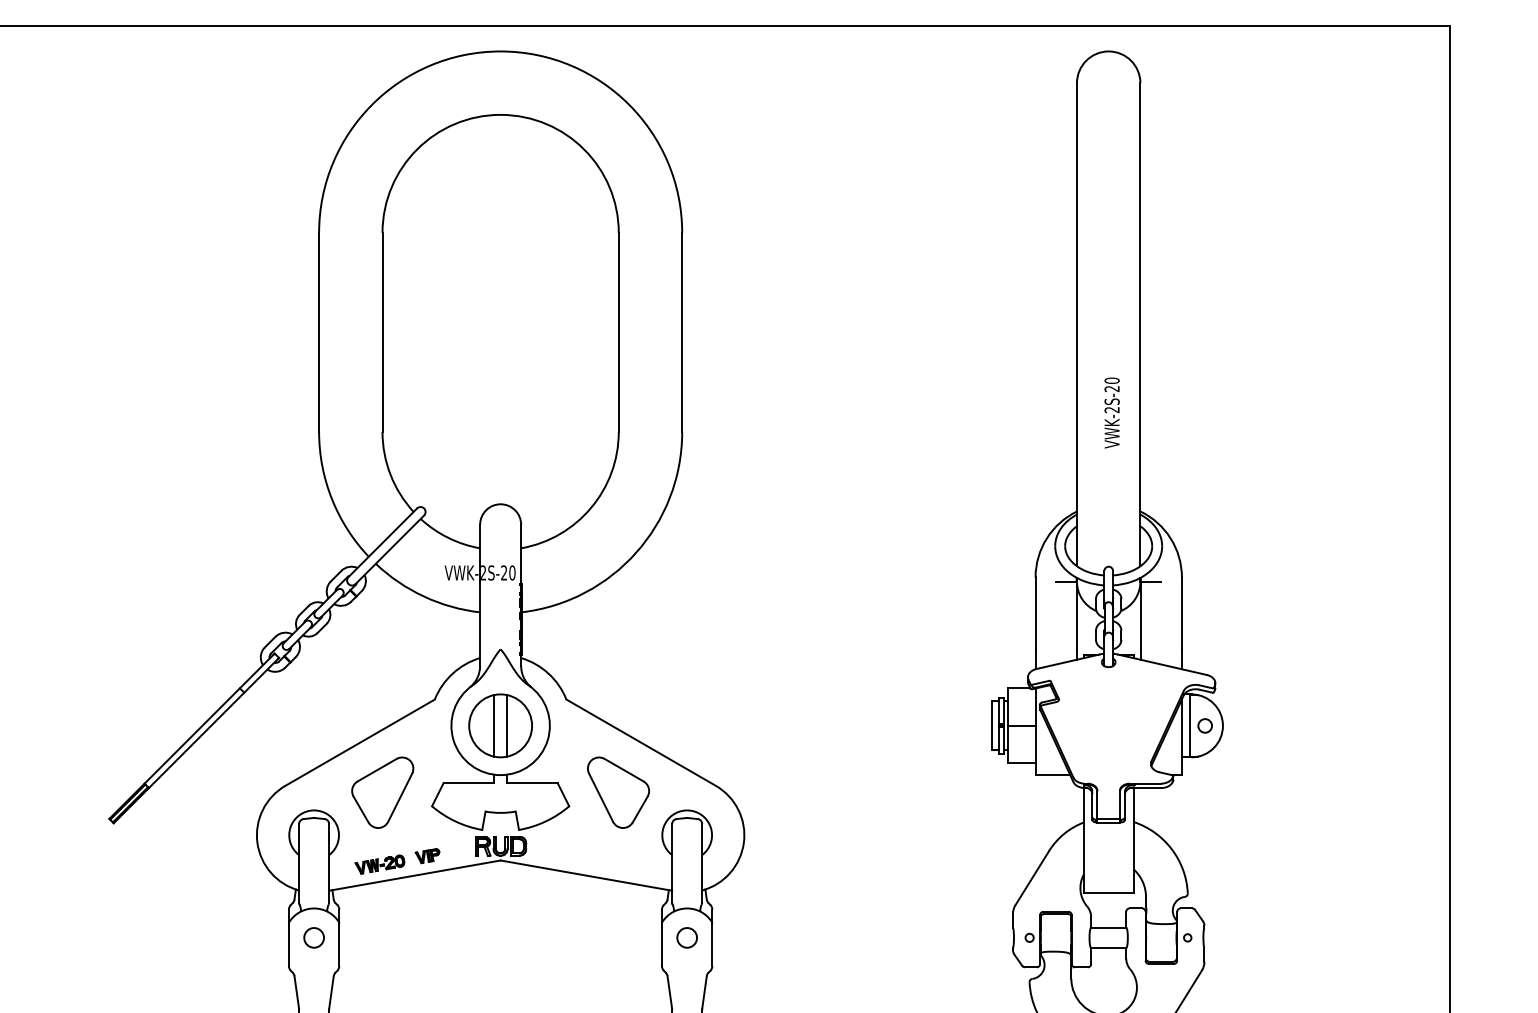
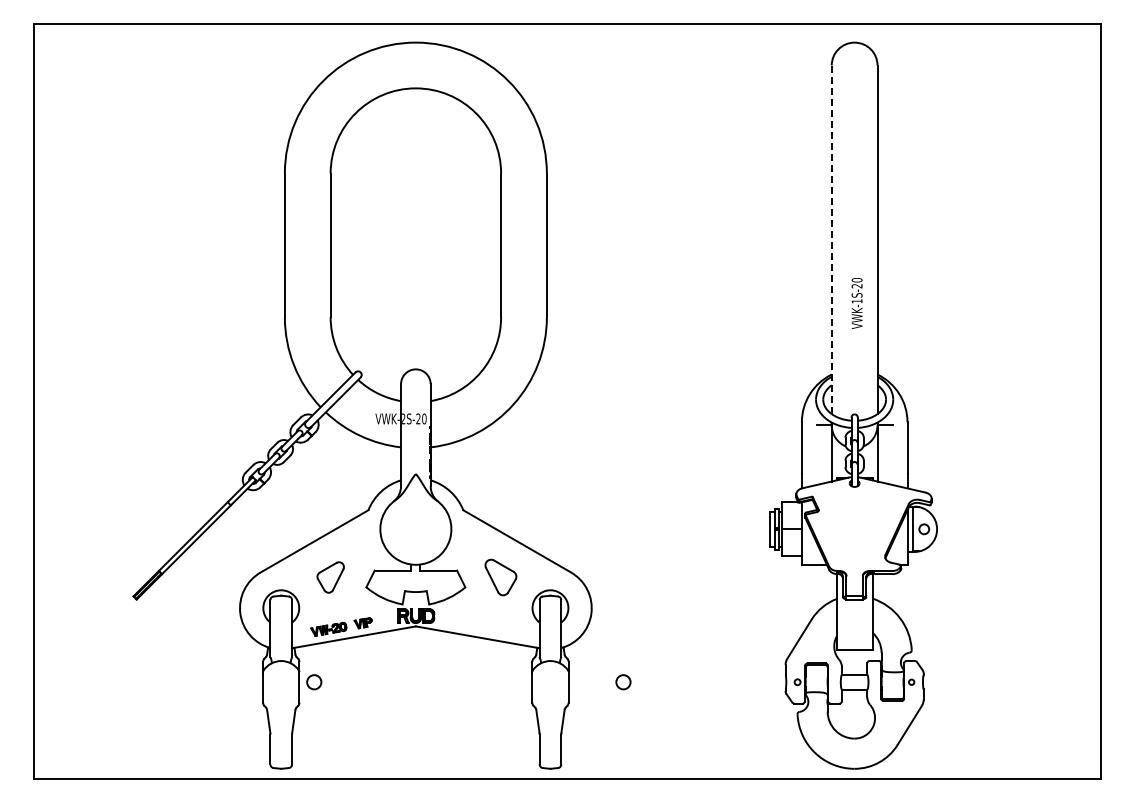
line: (1076, 324) -> (831, 239), solid -> dashed
text: (1111, 410) -> (856, 301), VWK-2S-20 -> VWK-1S-20
part: (500, 724) -> (415, 528), removed
part: (382, 792) -> (330, 577), size x0.6
part: (617, 792) -> (500, 577), size x0.7
circle: (314, 938) -> (314, 682), moved
circle: (687, 938) -> (623, 682), moved

